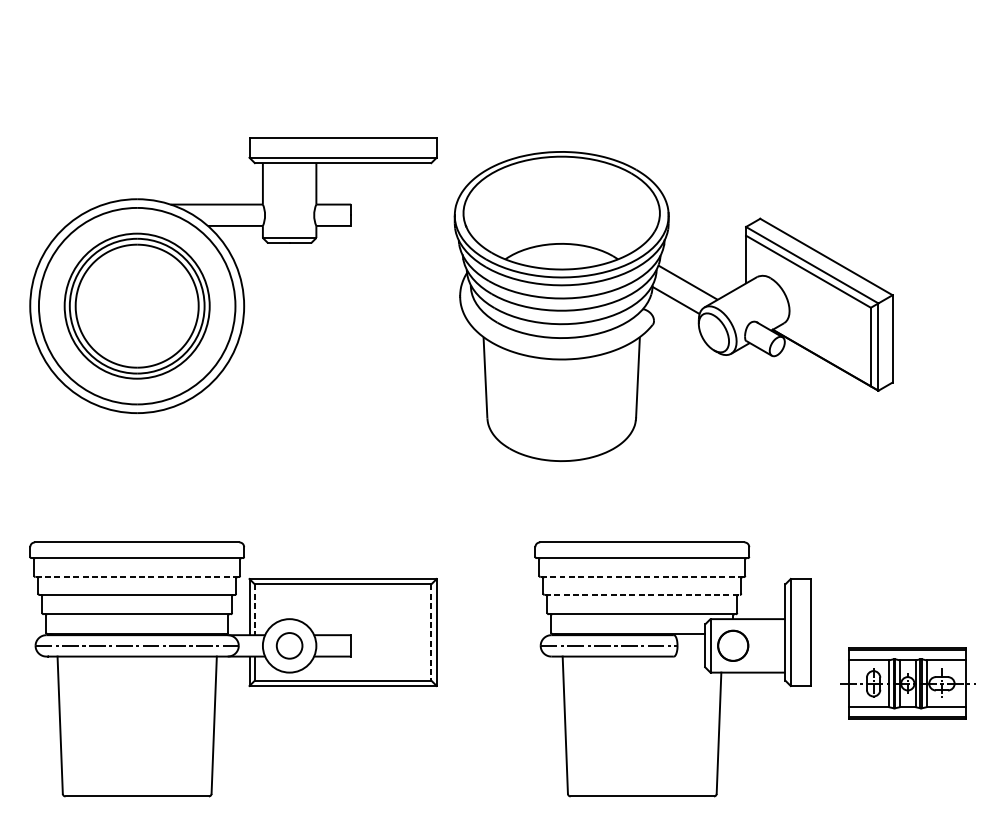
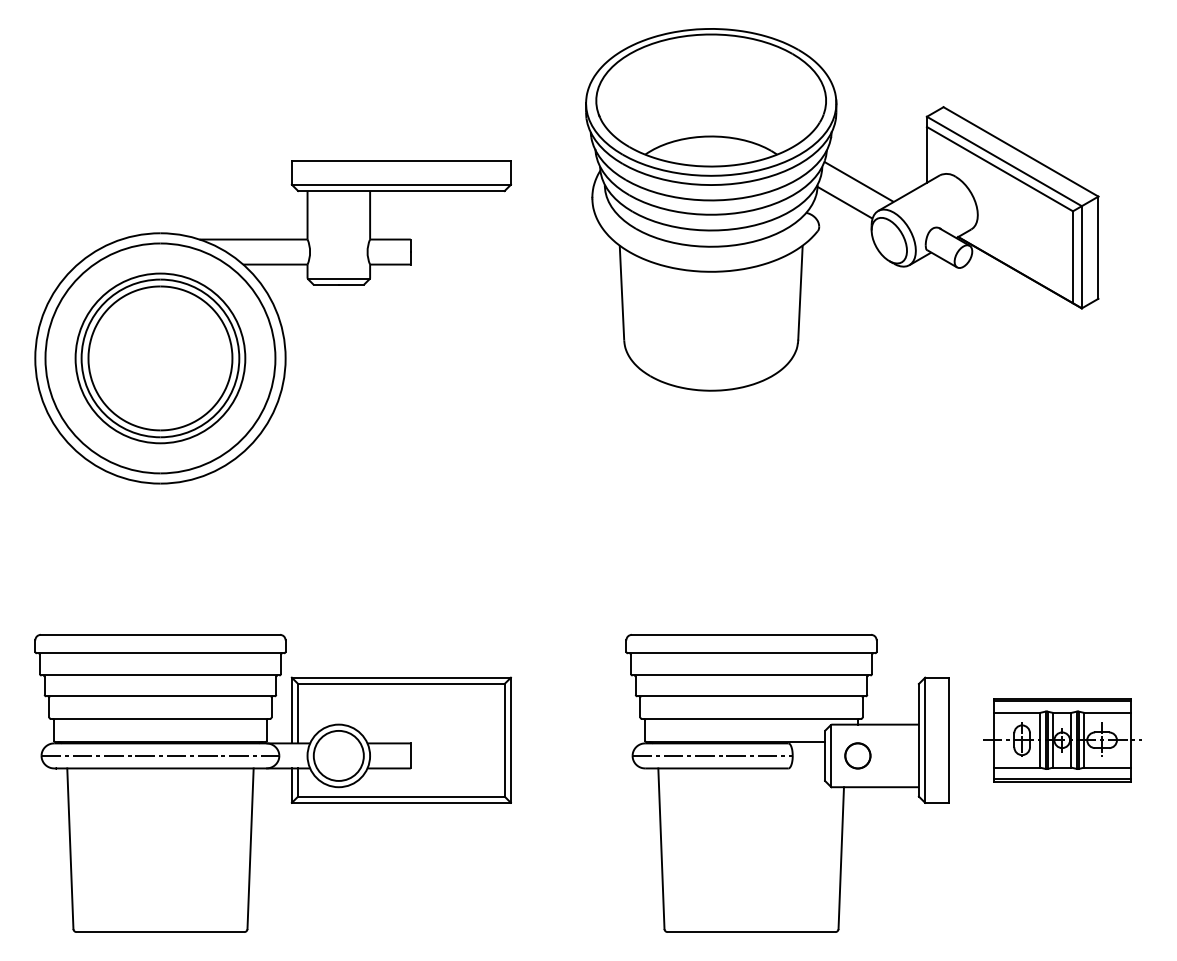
part: (673, 306) -> (842, 209), moved
line: (137, 577) -> (160, 675), dashed -> solid
line: (642, 577) -> (751, 675), dashed -> solid
line: (643, 595) -> (752, 696), dashed -> solid
line: (255, 609) -> (298, 713), dashed -> solid
line: (431, 632) -> (504, 740), dashed -> solid
circle: (289, 645) -> (338, 755), size x1.67
circle: (732, 645) -> (857, 755), size x0.71
part: (908, 683) -> (1062, 740), moved

